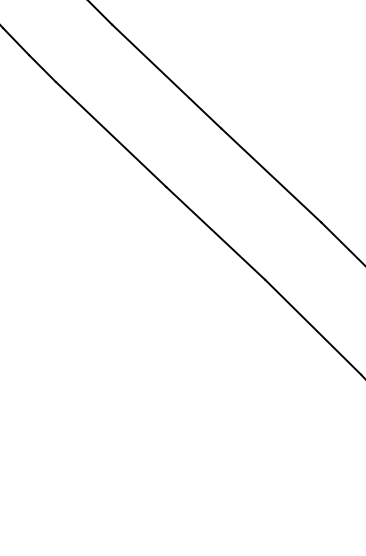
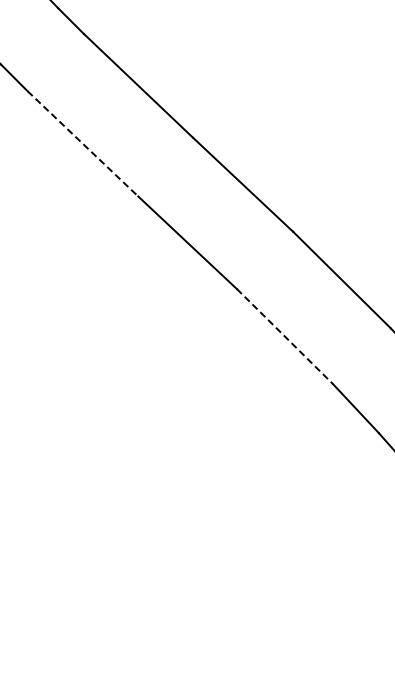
line: (111, 135) -> (83, 144), solid -> dashed
line: (312, 327) -> (284, 336), solid -> dashed

